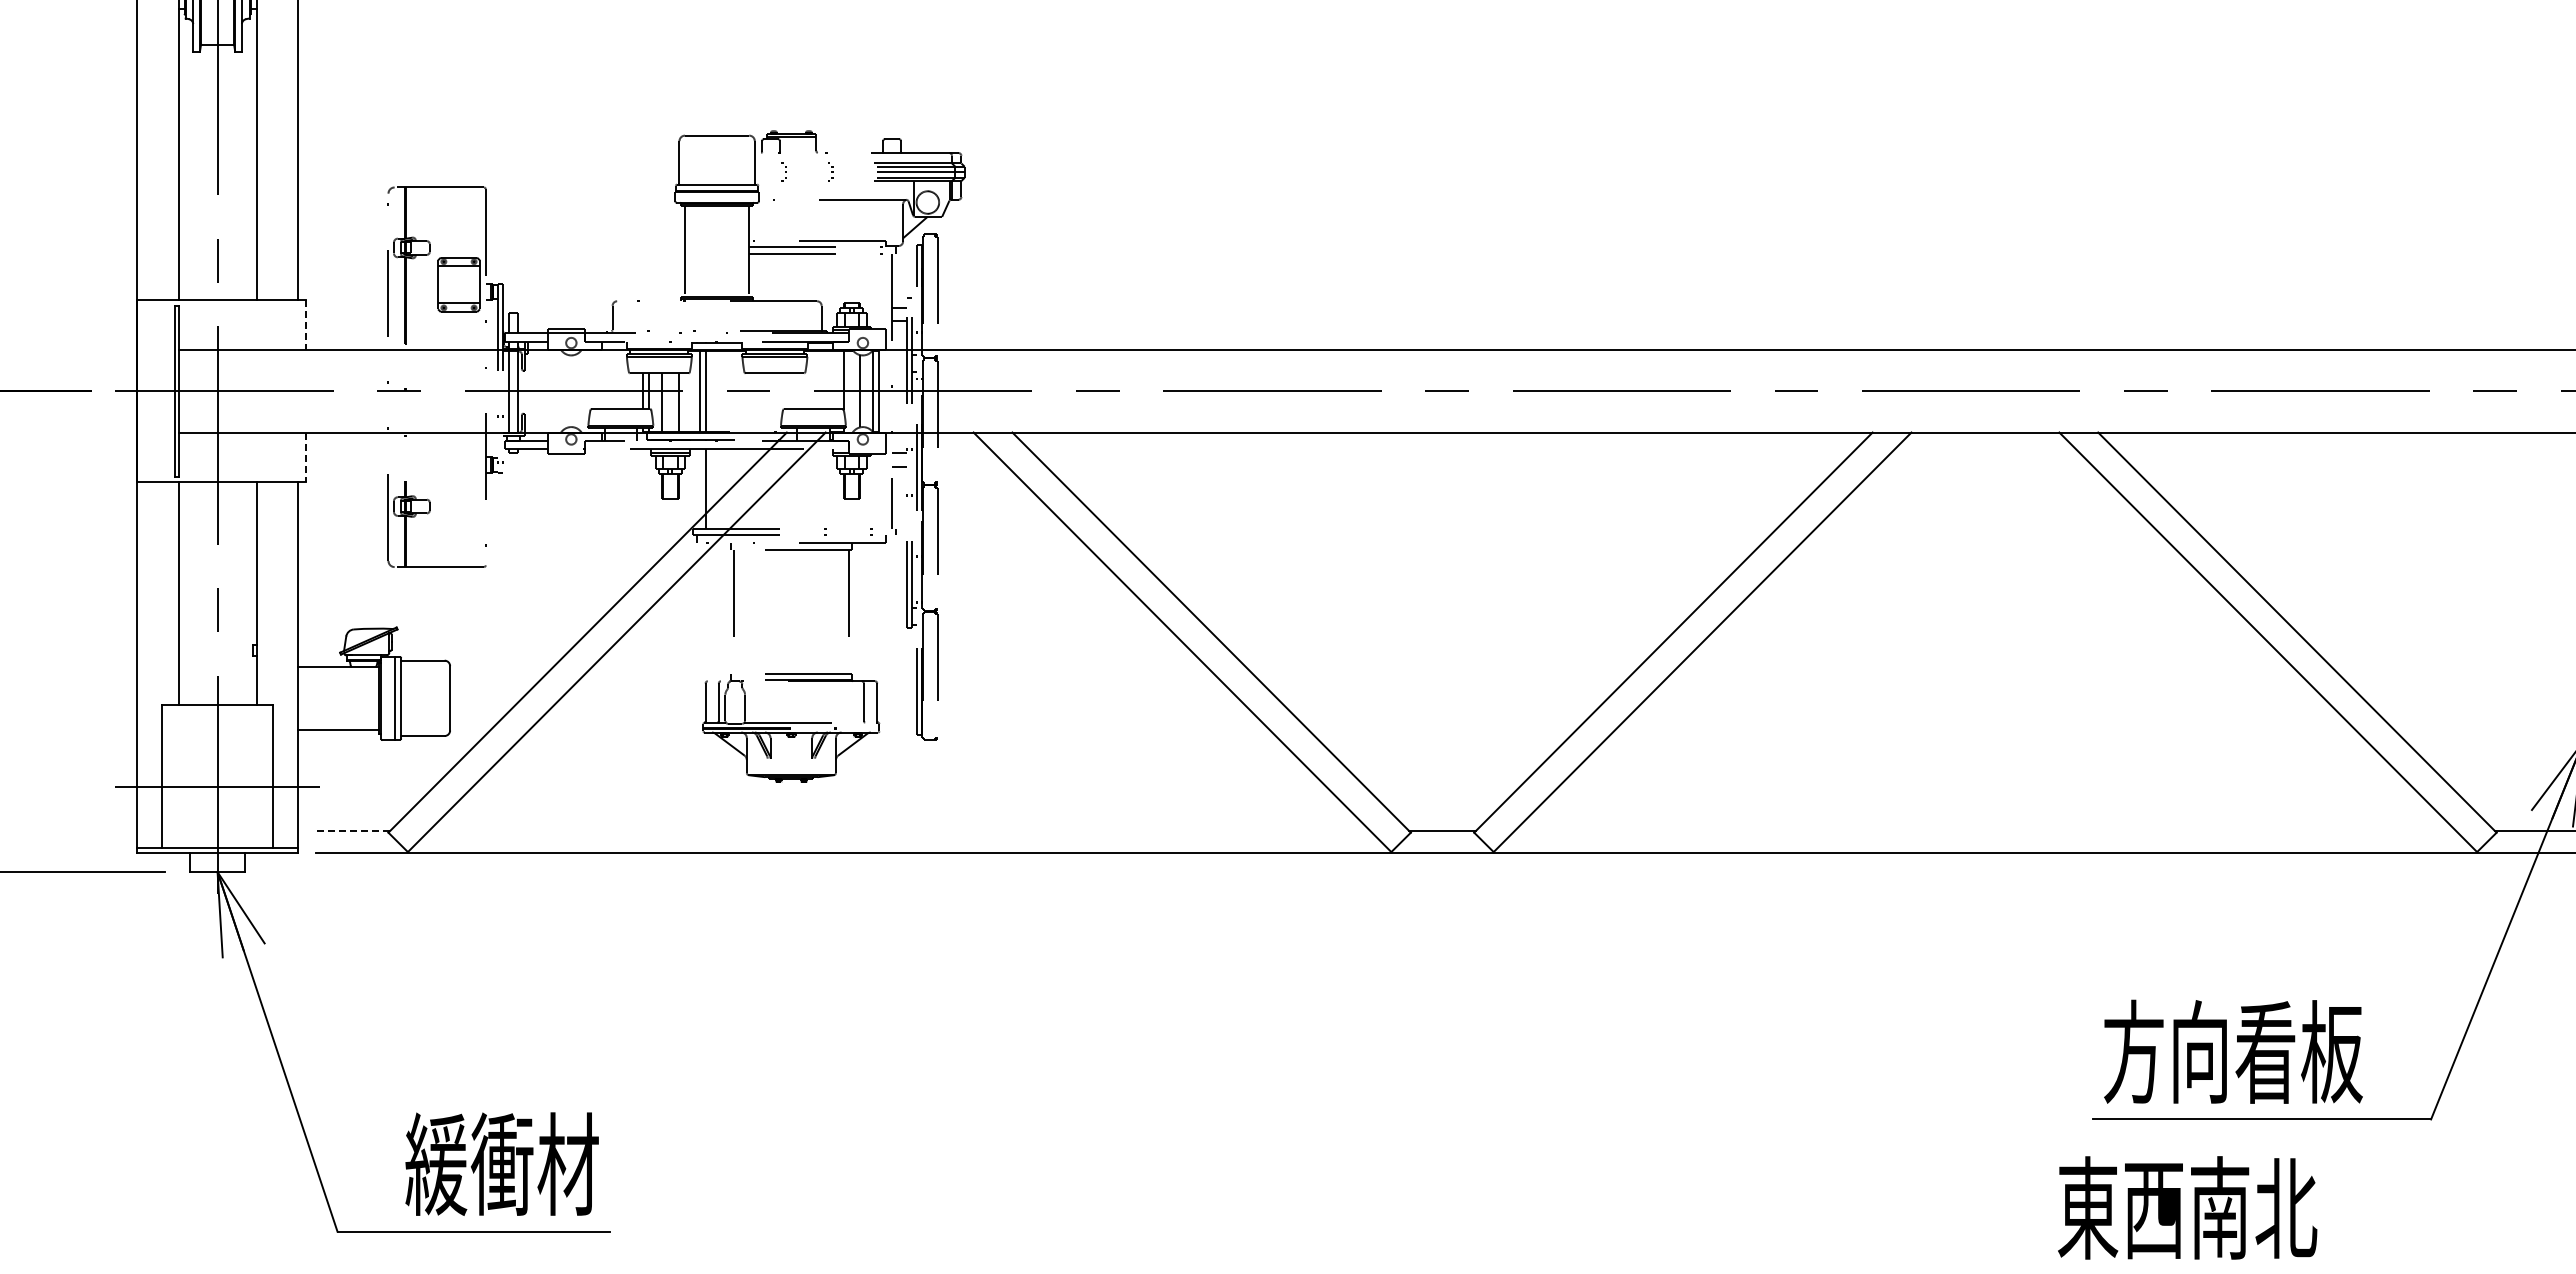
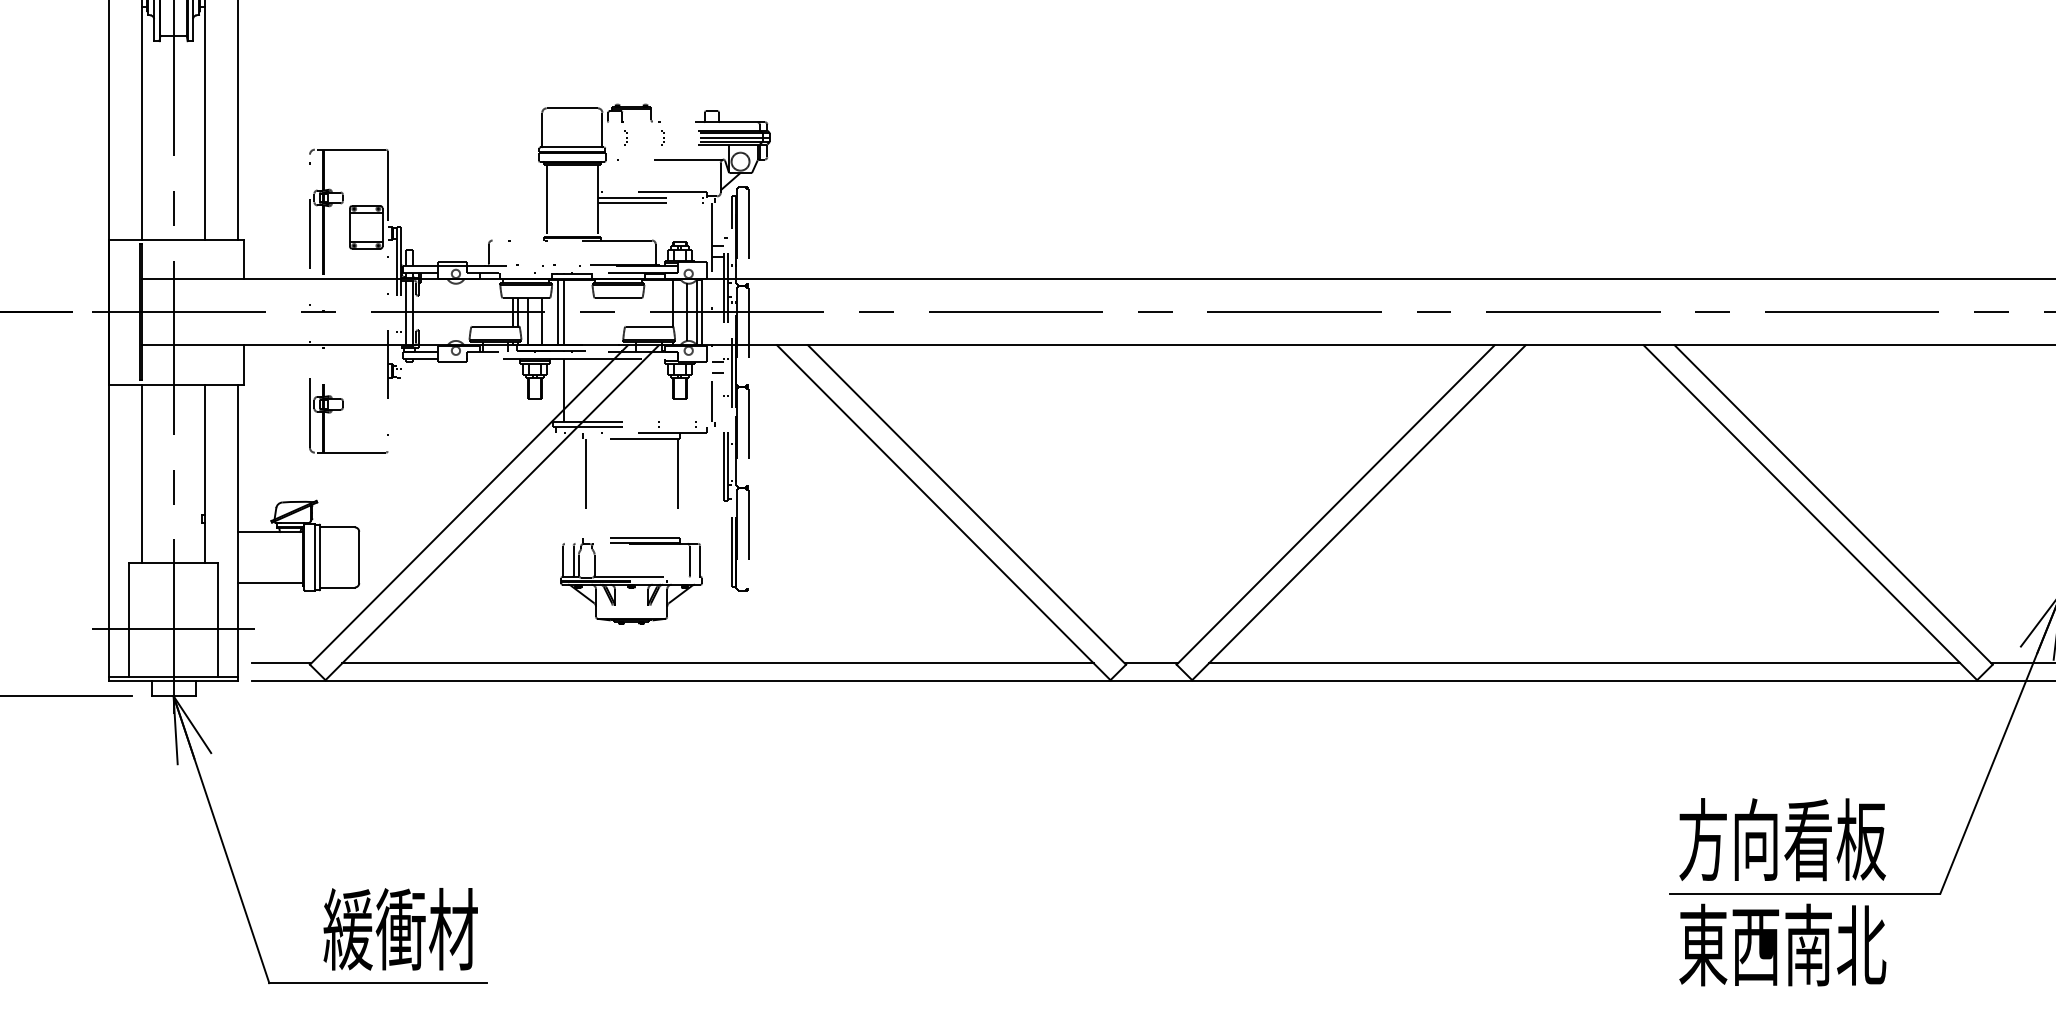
line: (306, 325) -> (244, 259), dashed -> solid
line: (306, 457) -> (244, 365), dashed -> solid
line: (352, 830) -> (281, 662), dashed -> solid
line: (899, 830) -> (717, 662), added
line: (1984, 830) -> (1583, 662), added
text: (2187, 1207) -> (1782, 944), moved

